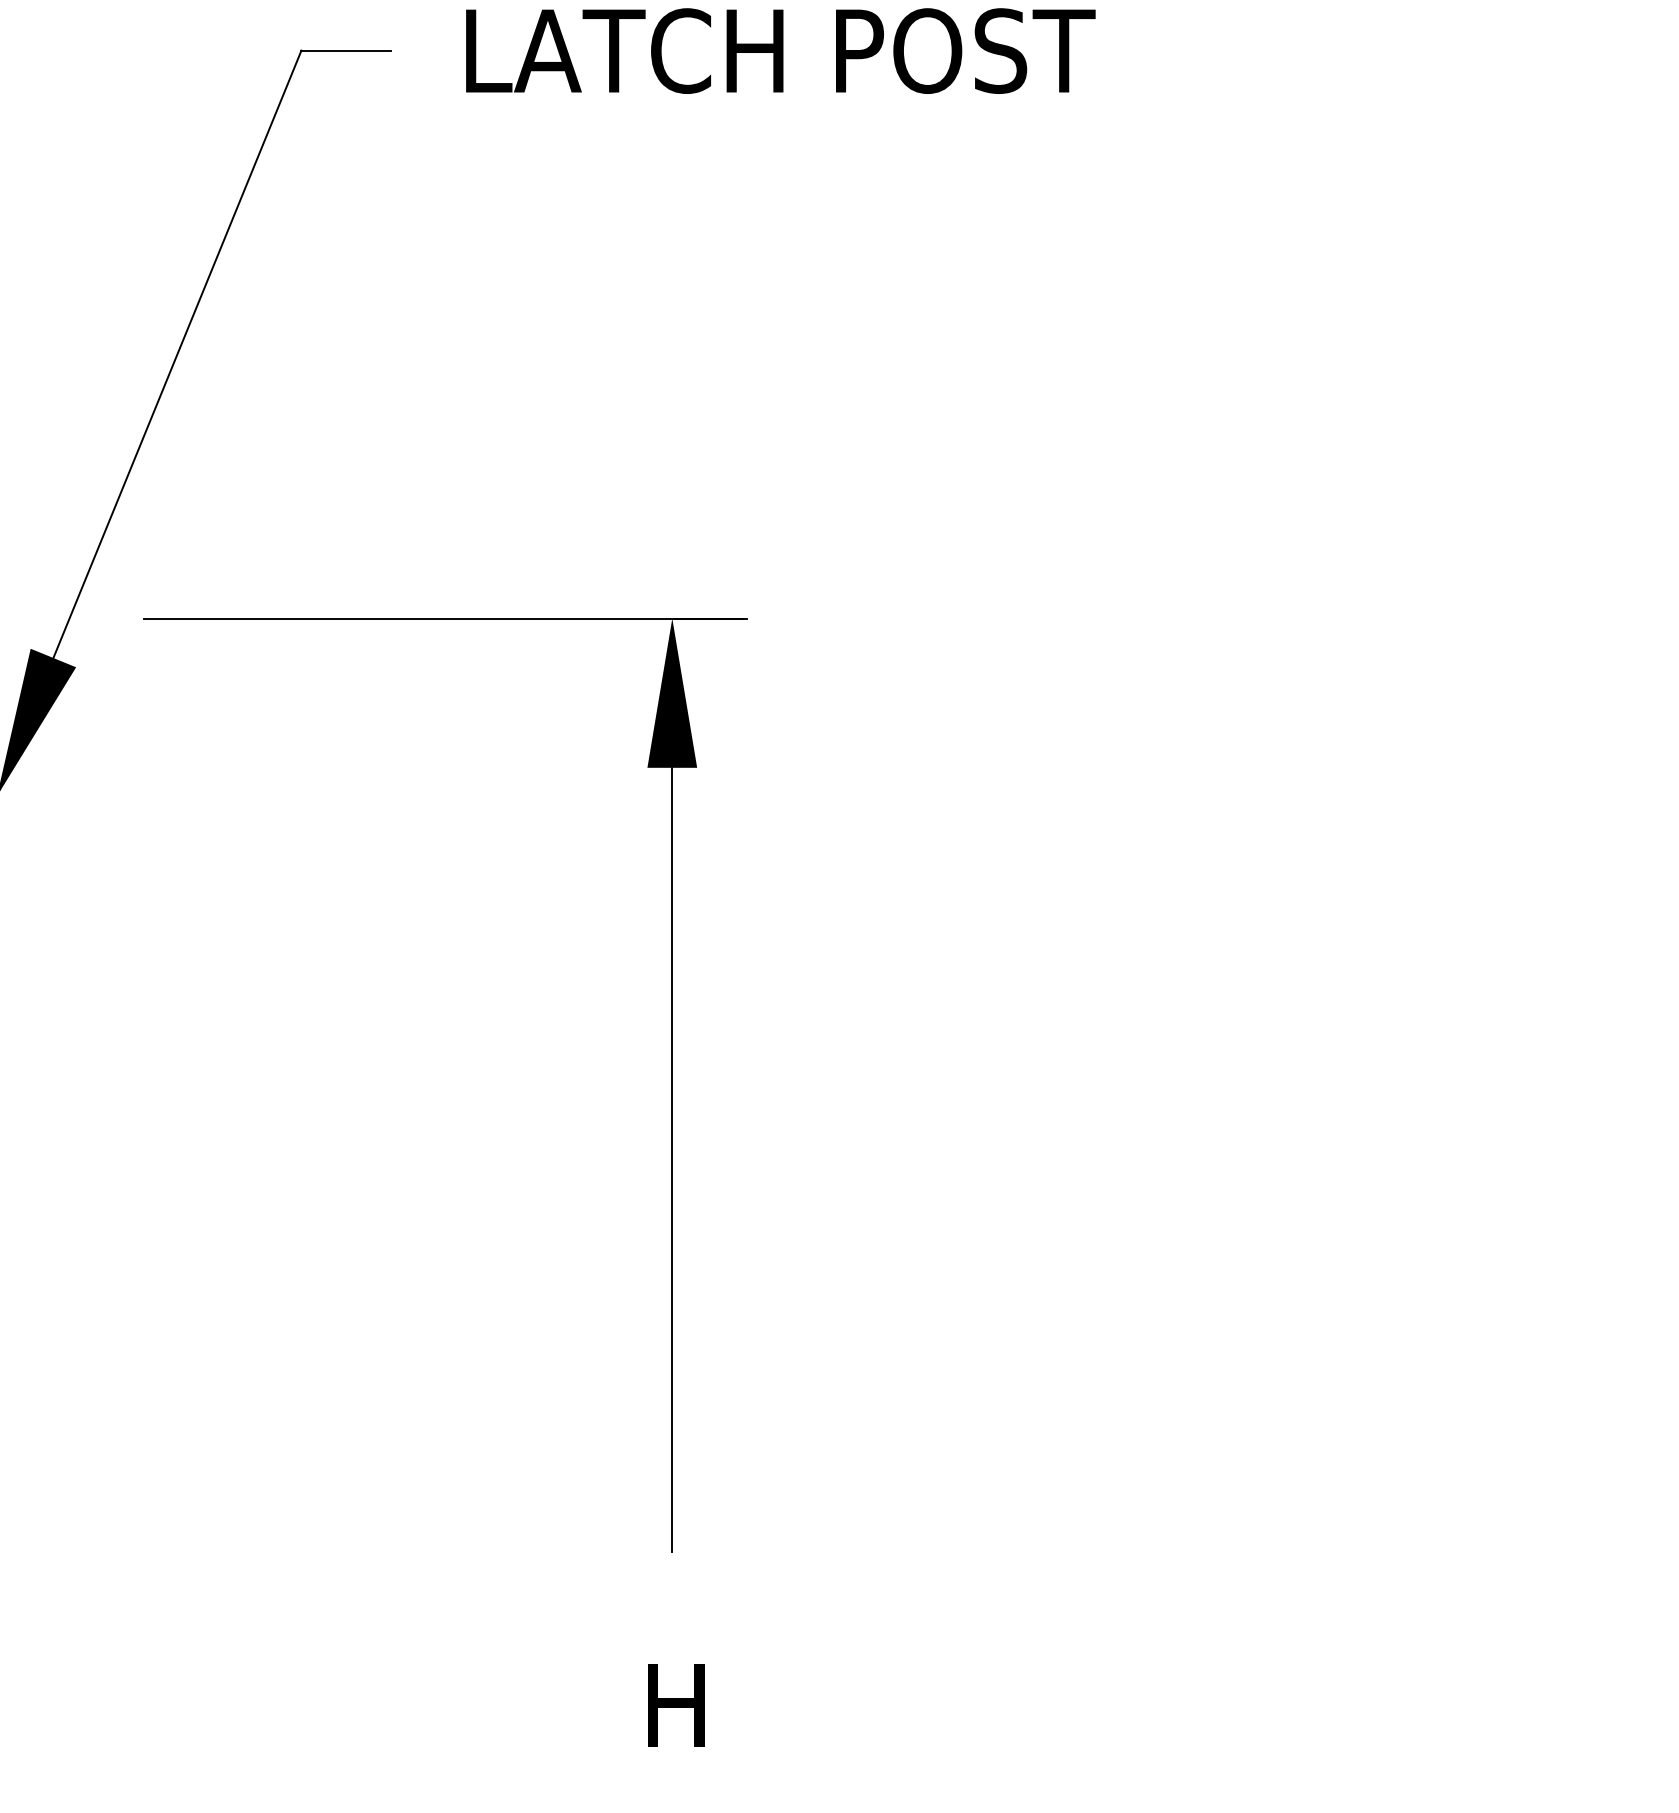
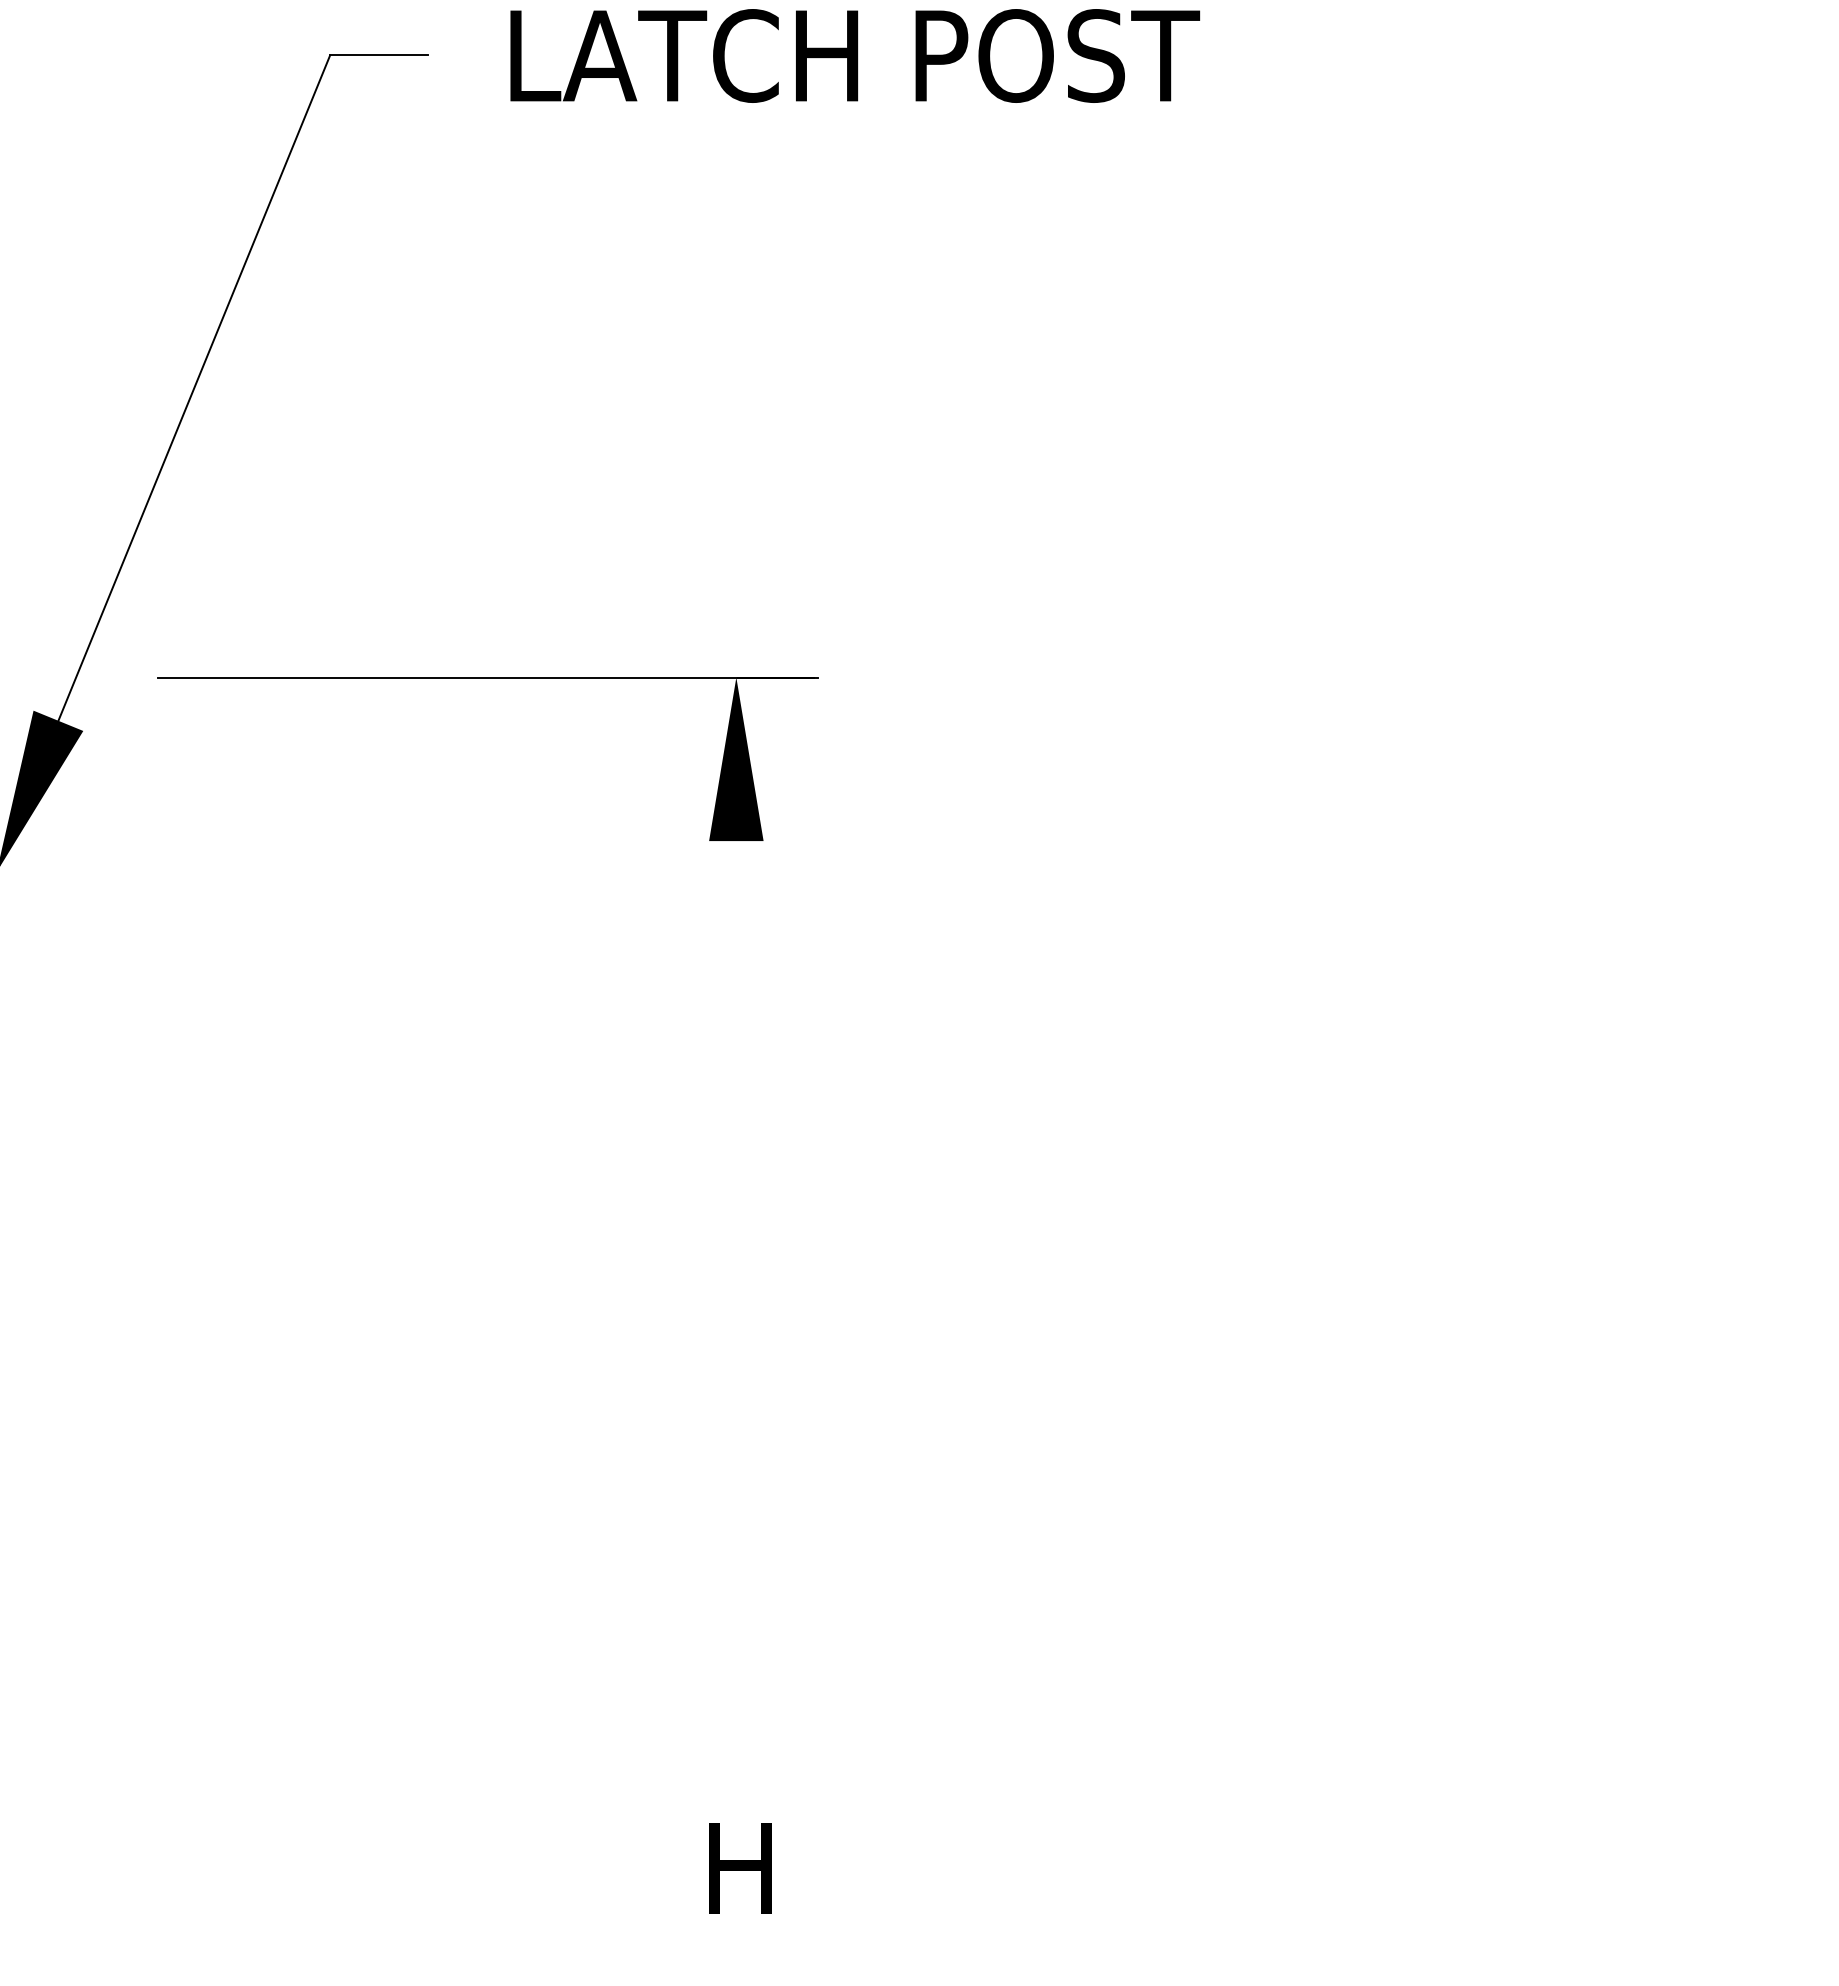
line: (672, 1159) -> (736, 1270), removed

